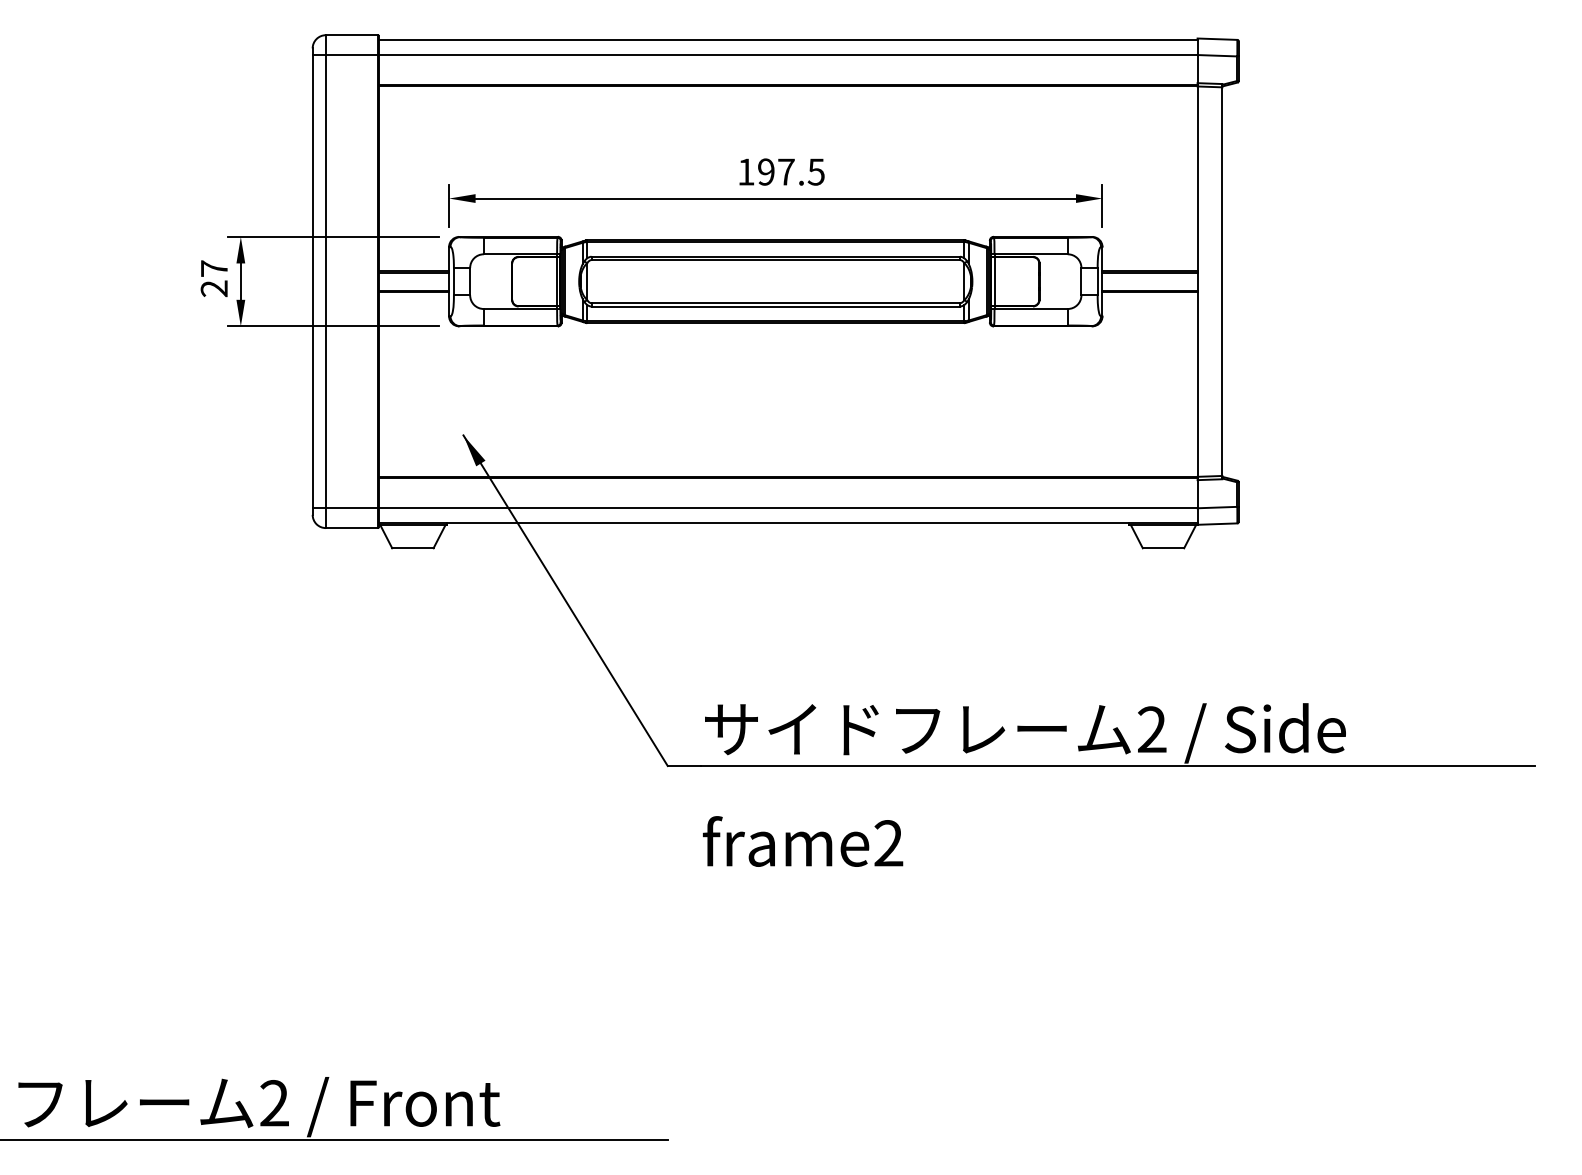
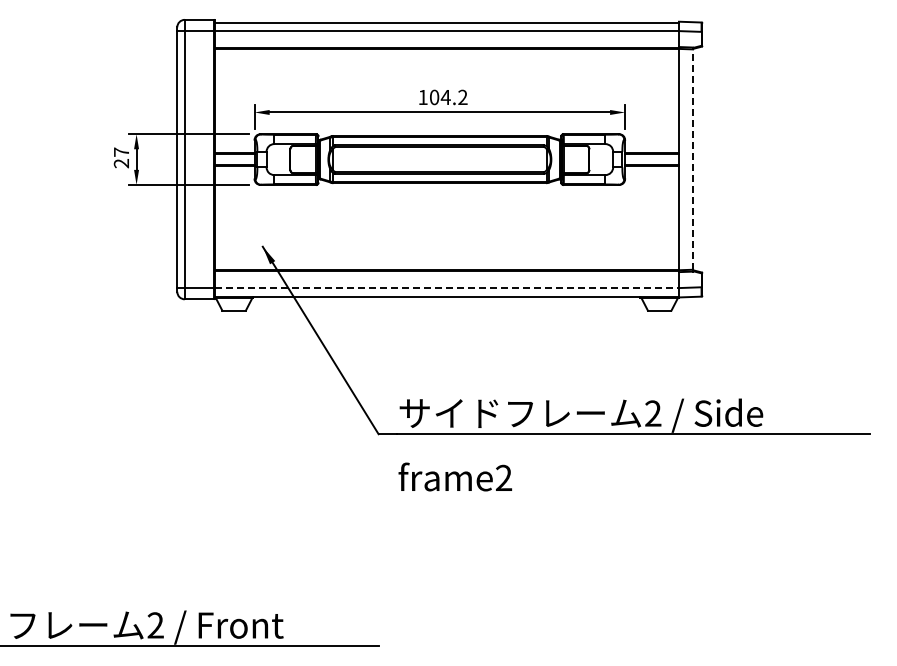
text: (791, 172) -> (448, 97), 197.5 -> 104.2
line: (1223, 281) -> (693, 159), solid -> dashed
line: (789, 509) -> (447, 288), solid -> dashed

